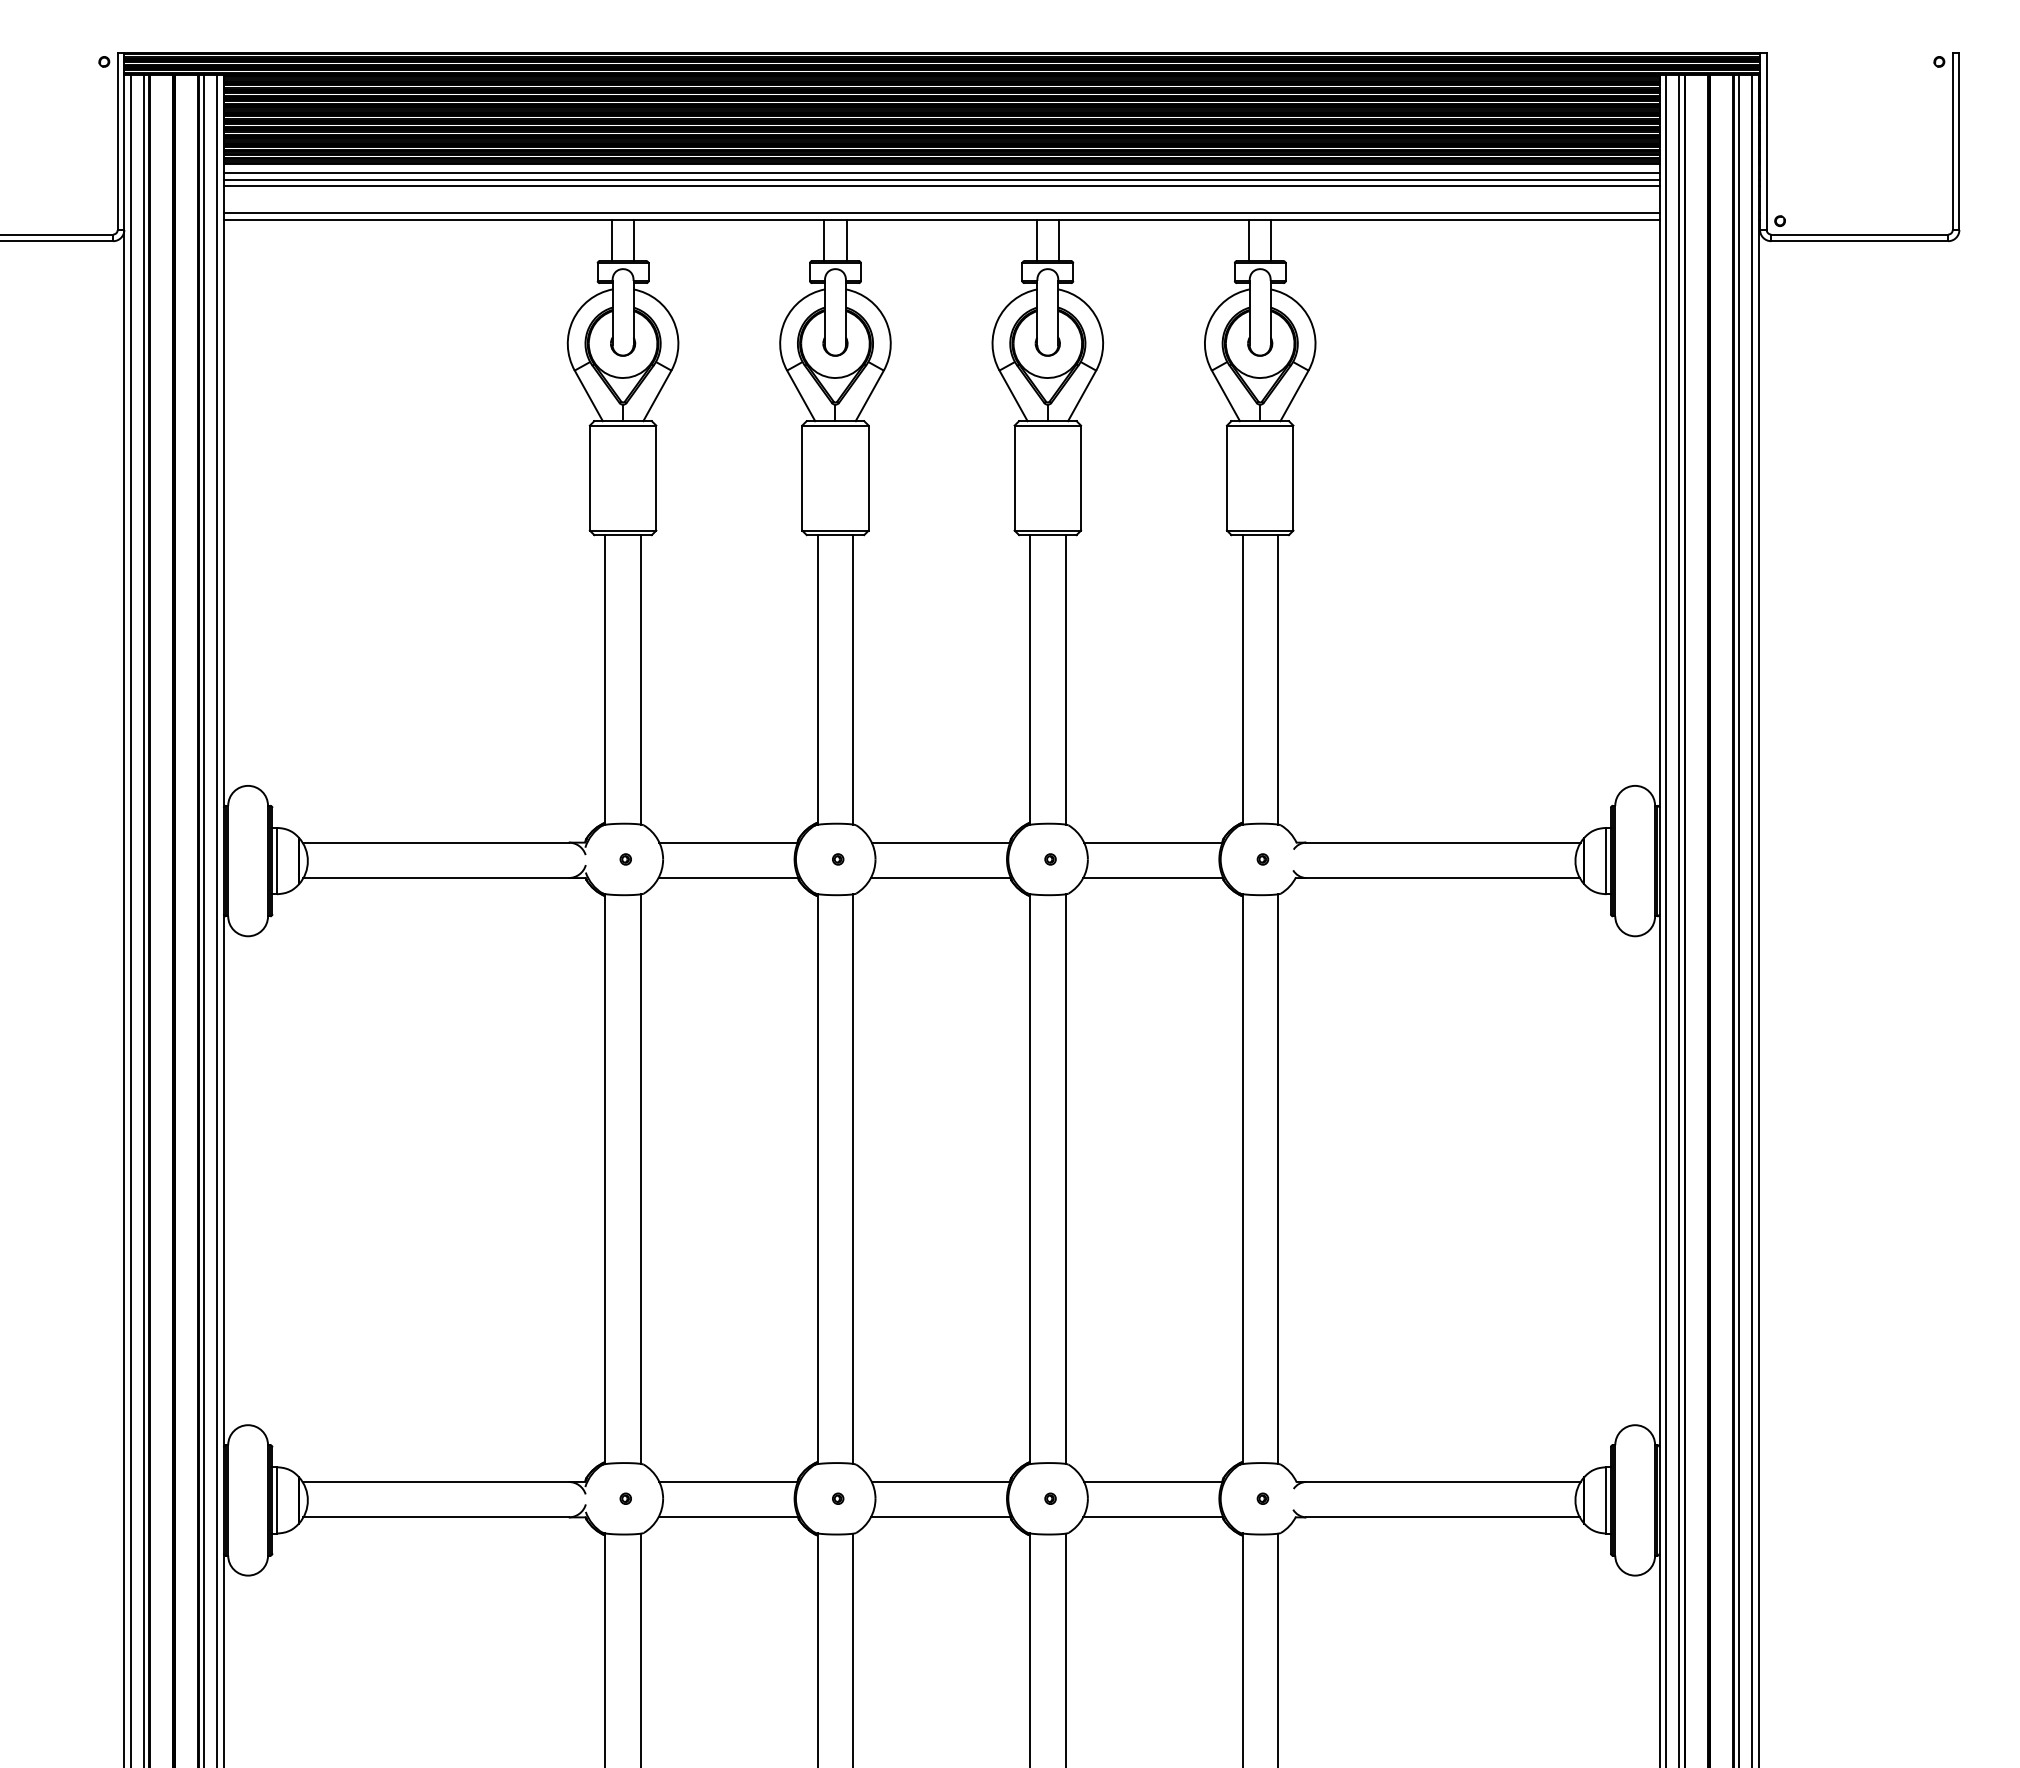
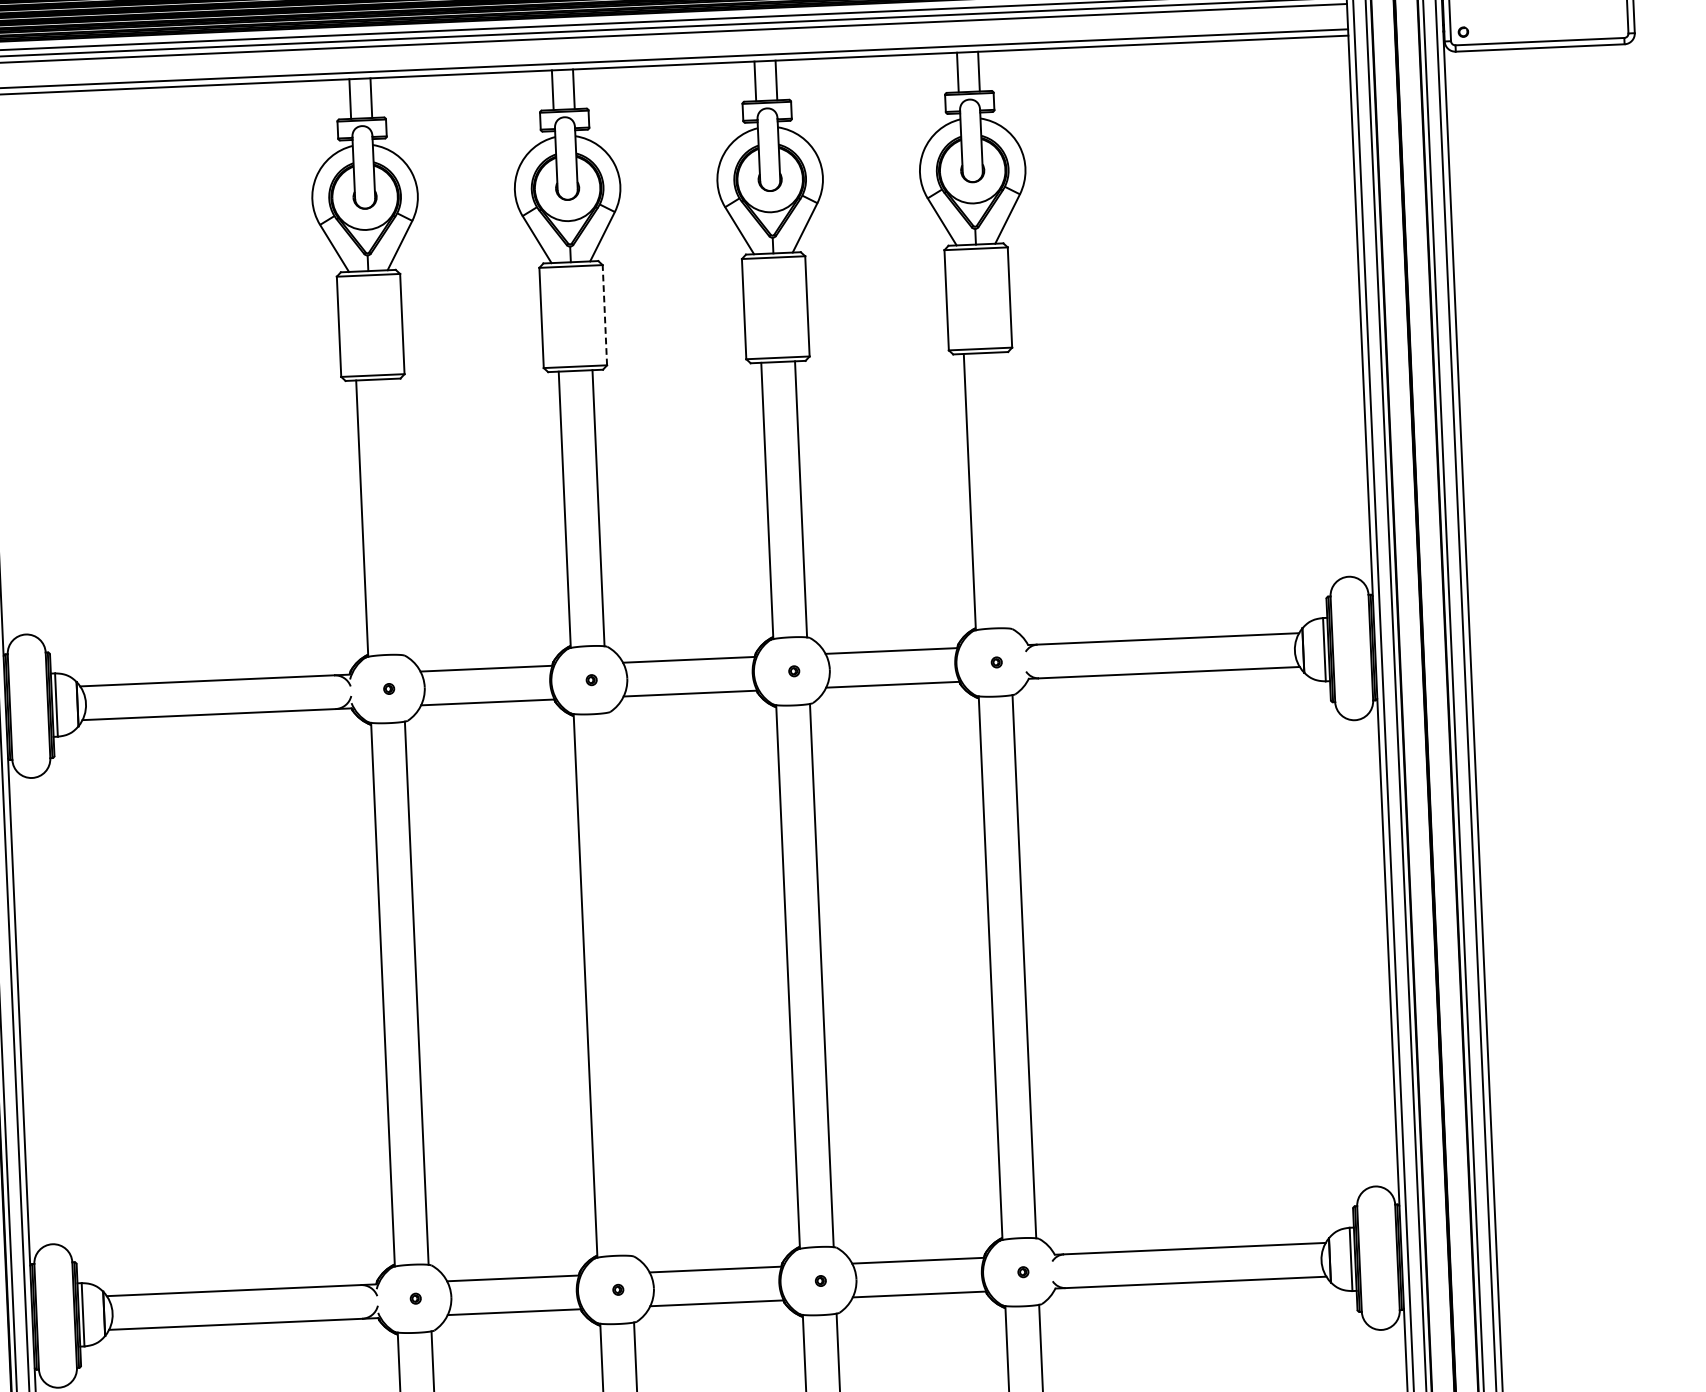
line: (868, 478) -> (604, 315), solid -> dashed
line: (640, 679) -> (395, 516), removed
line: (1277, 679) -> (1003, 490), removed
line: (853, 1178) -> (619, 983), removed

